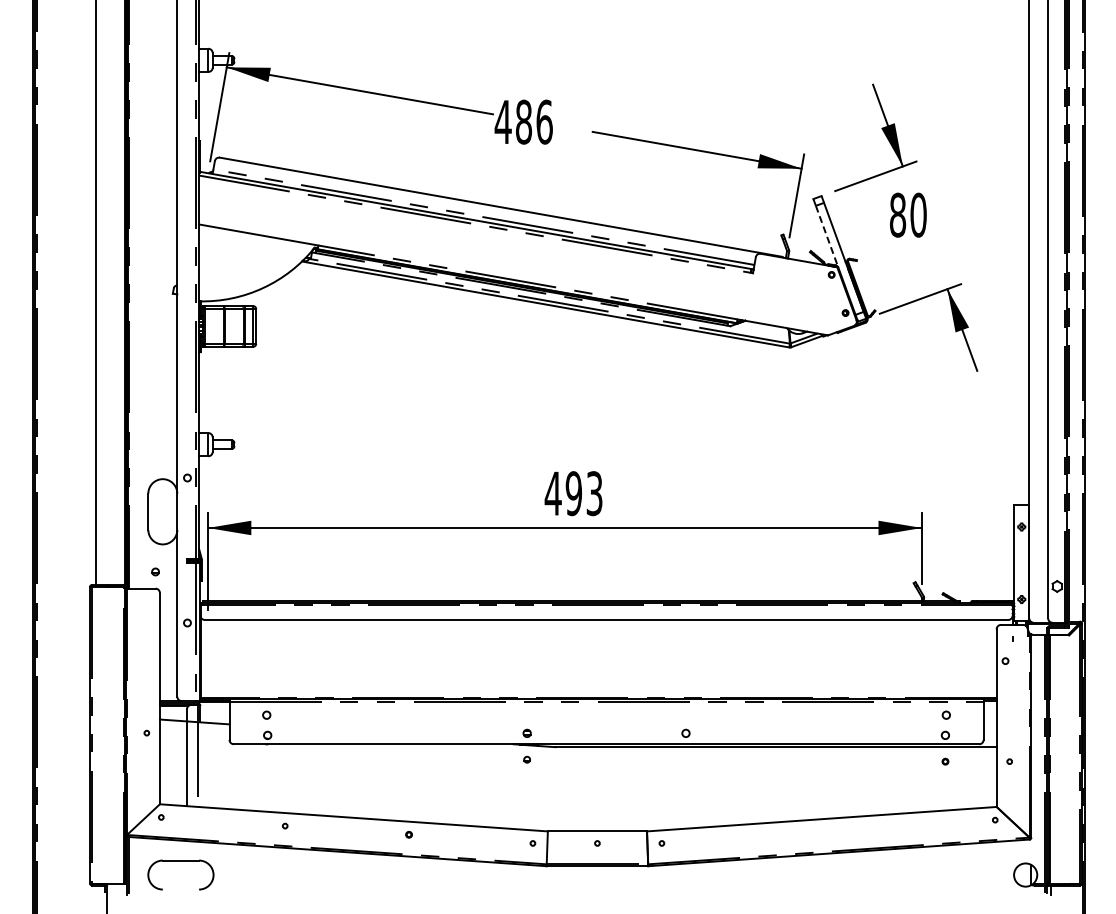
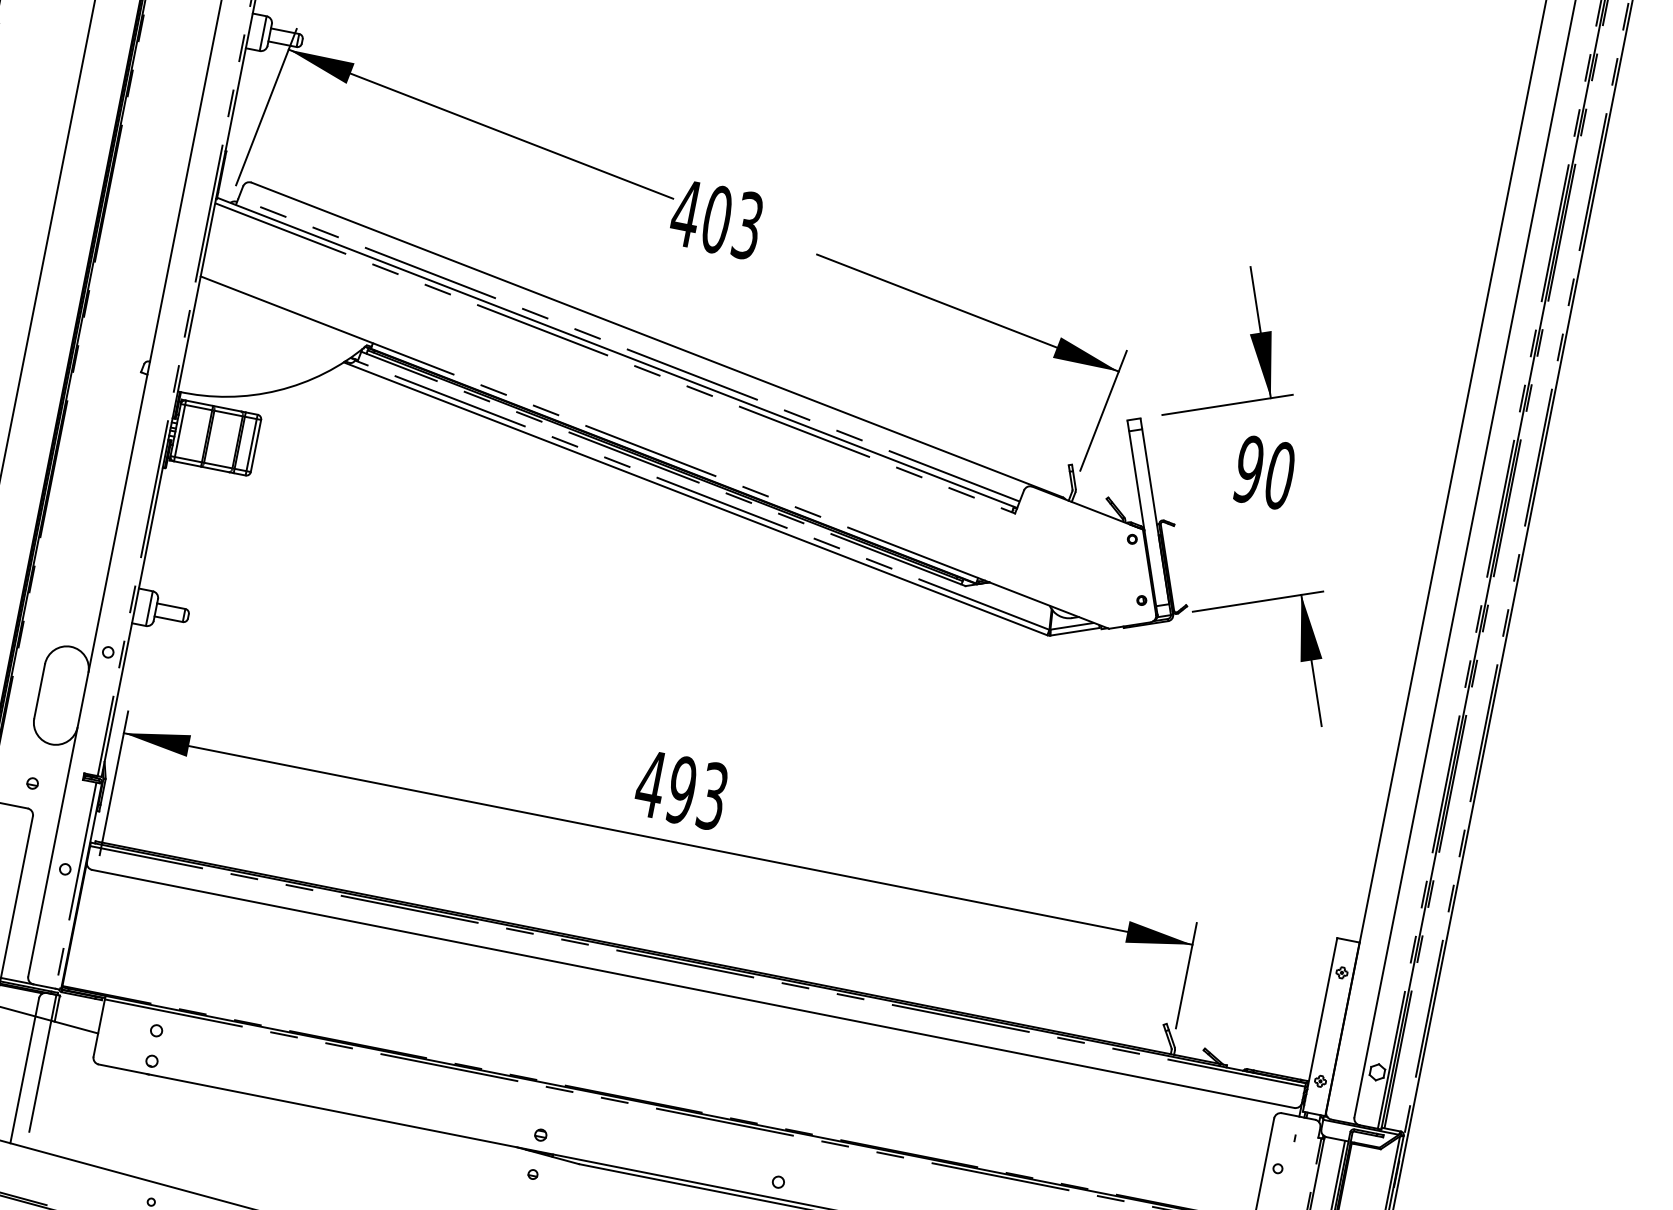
text: (533, 121) -> (731, 221), 486 -> 403
text: (897, 214) -> (1248, 468), 80 -> 90
line: (827, 236) -> (1137, 480), dashed -> solid

